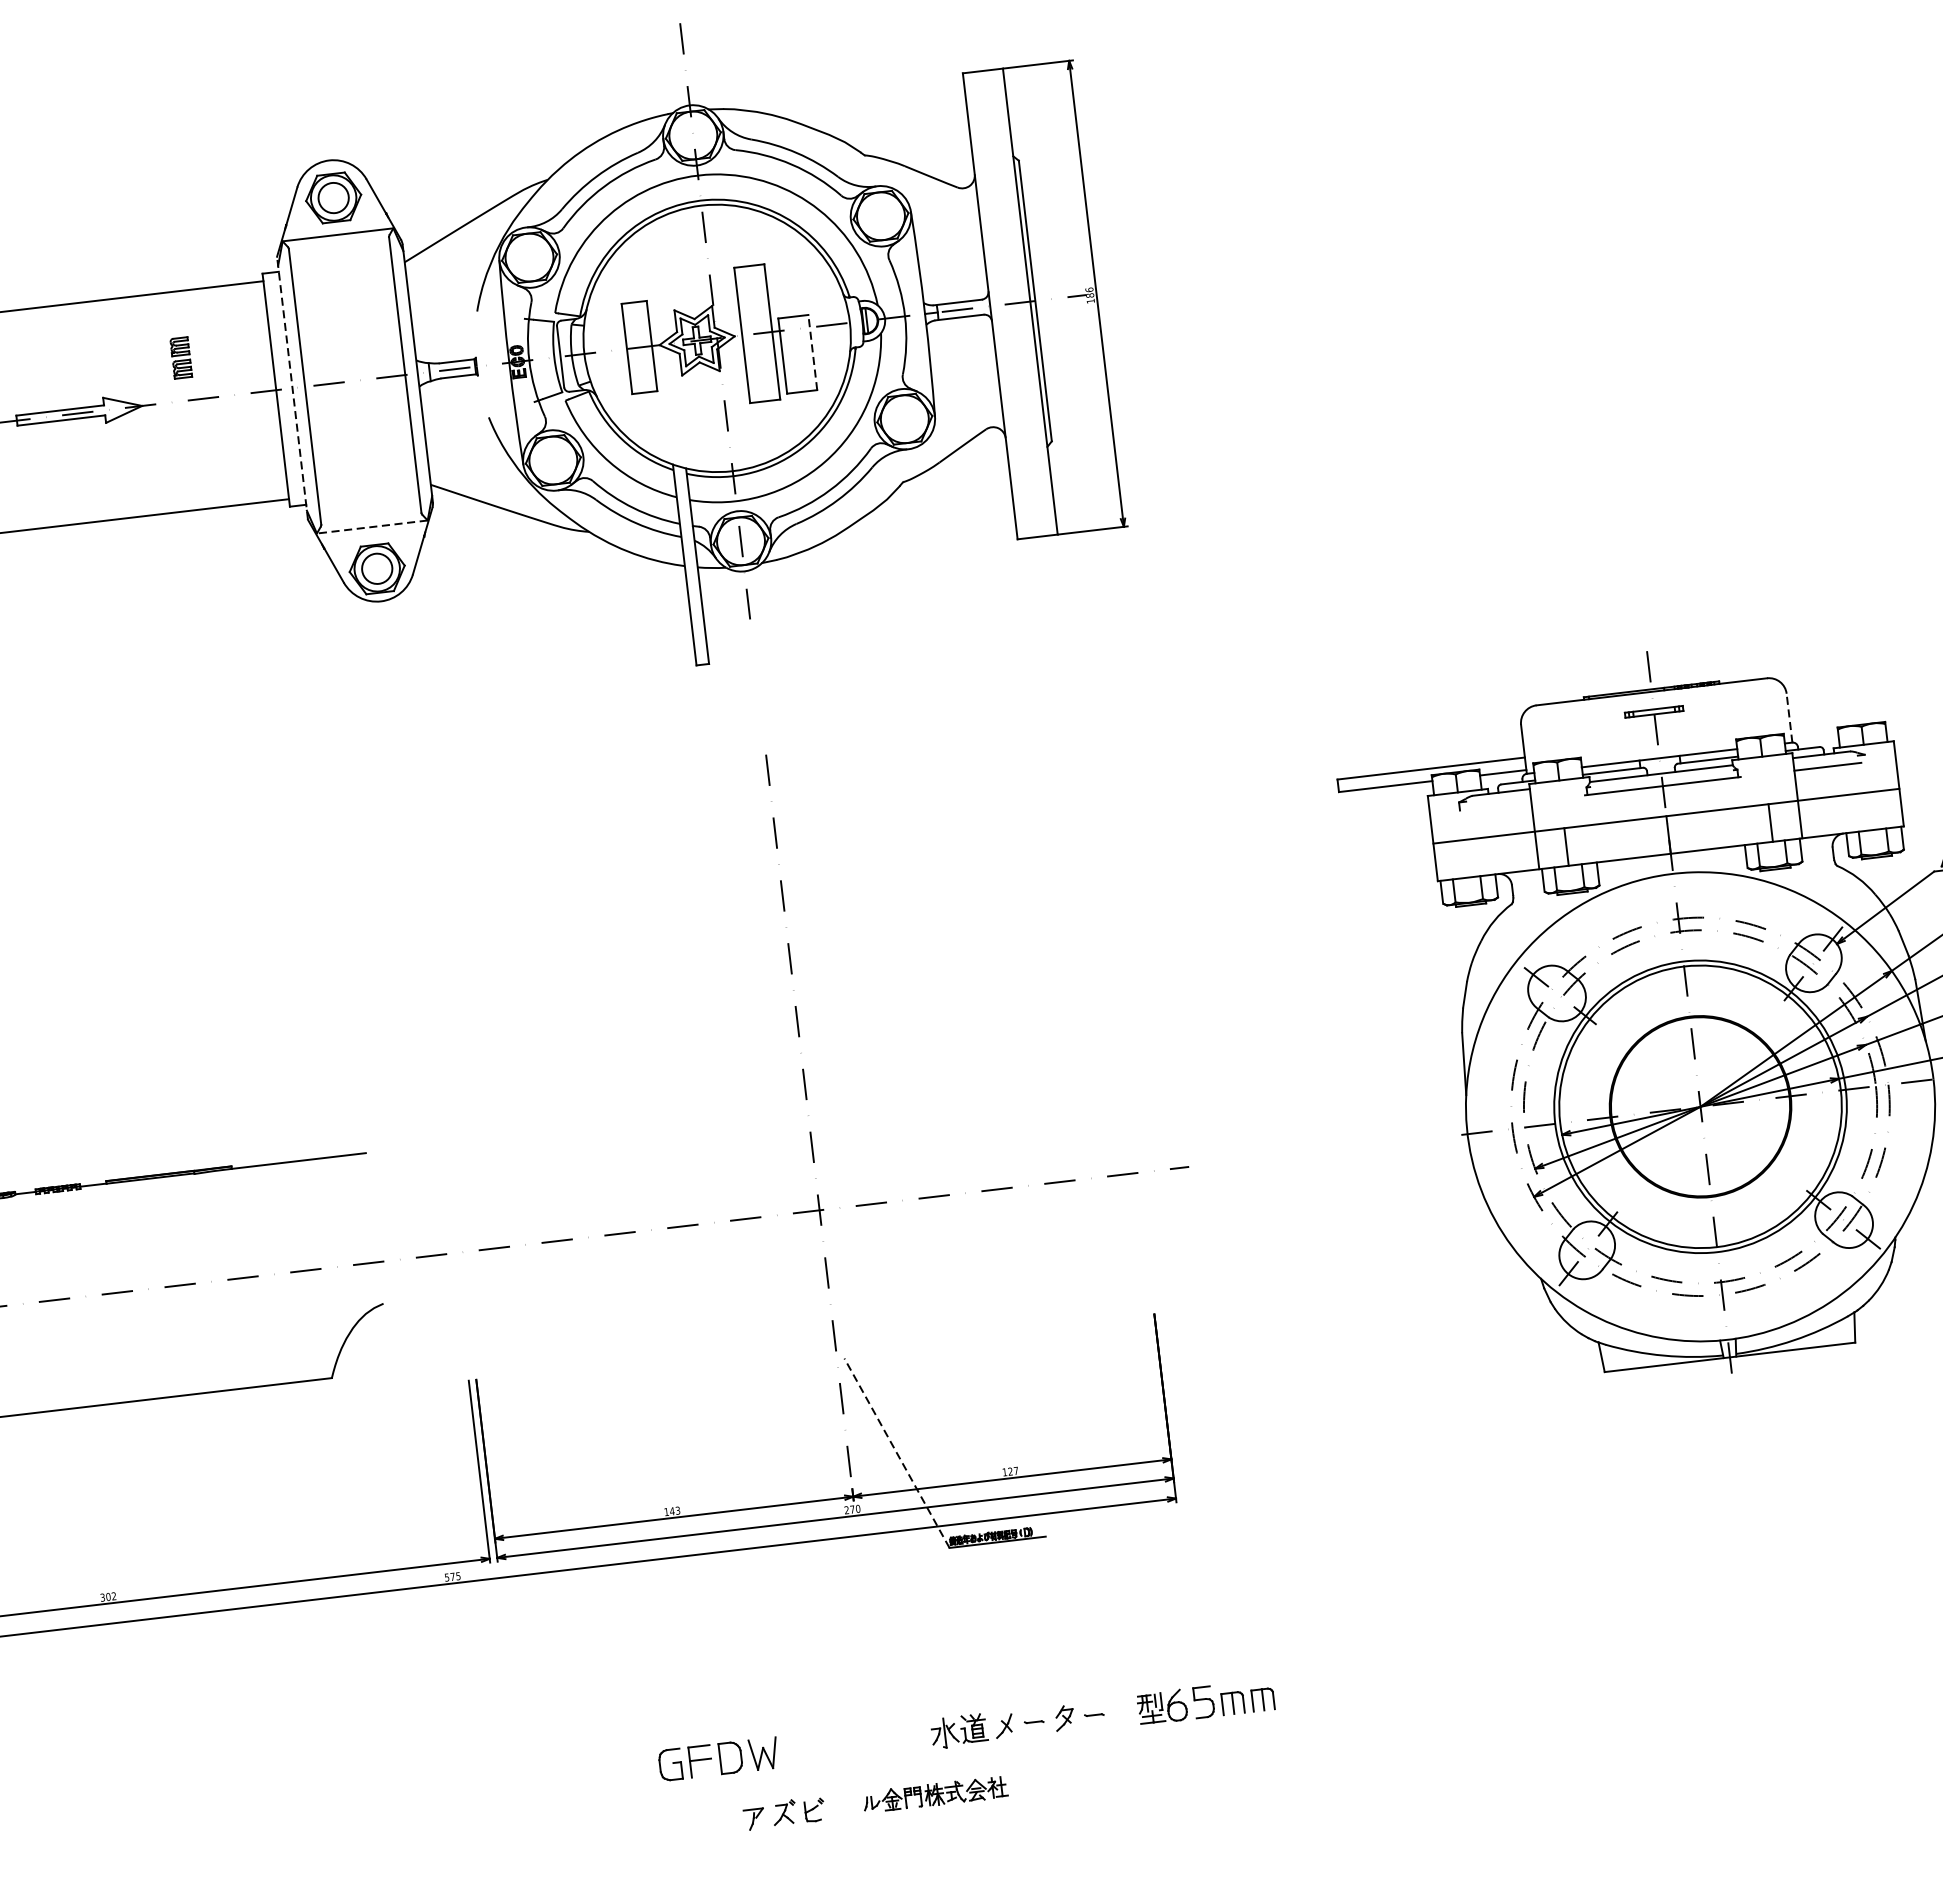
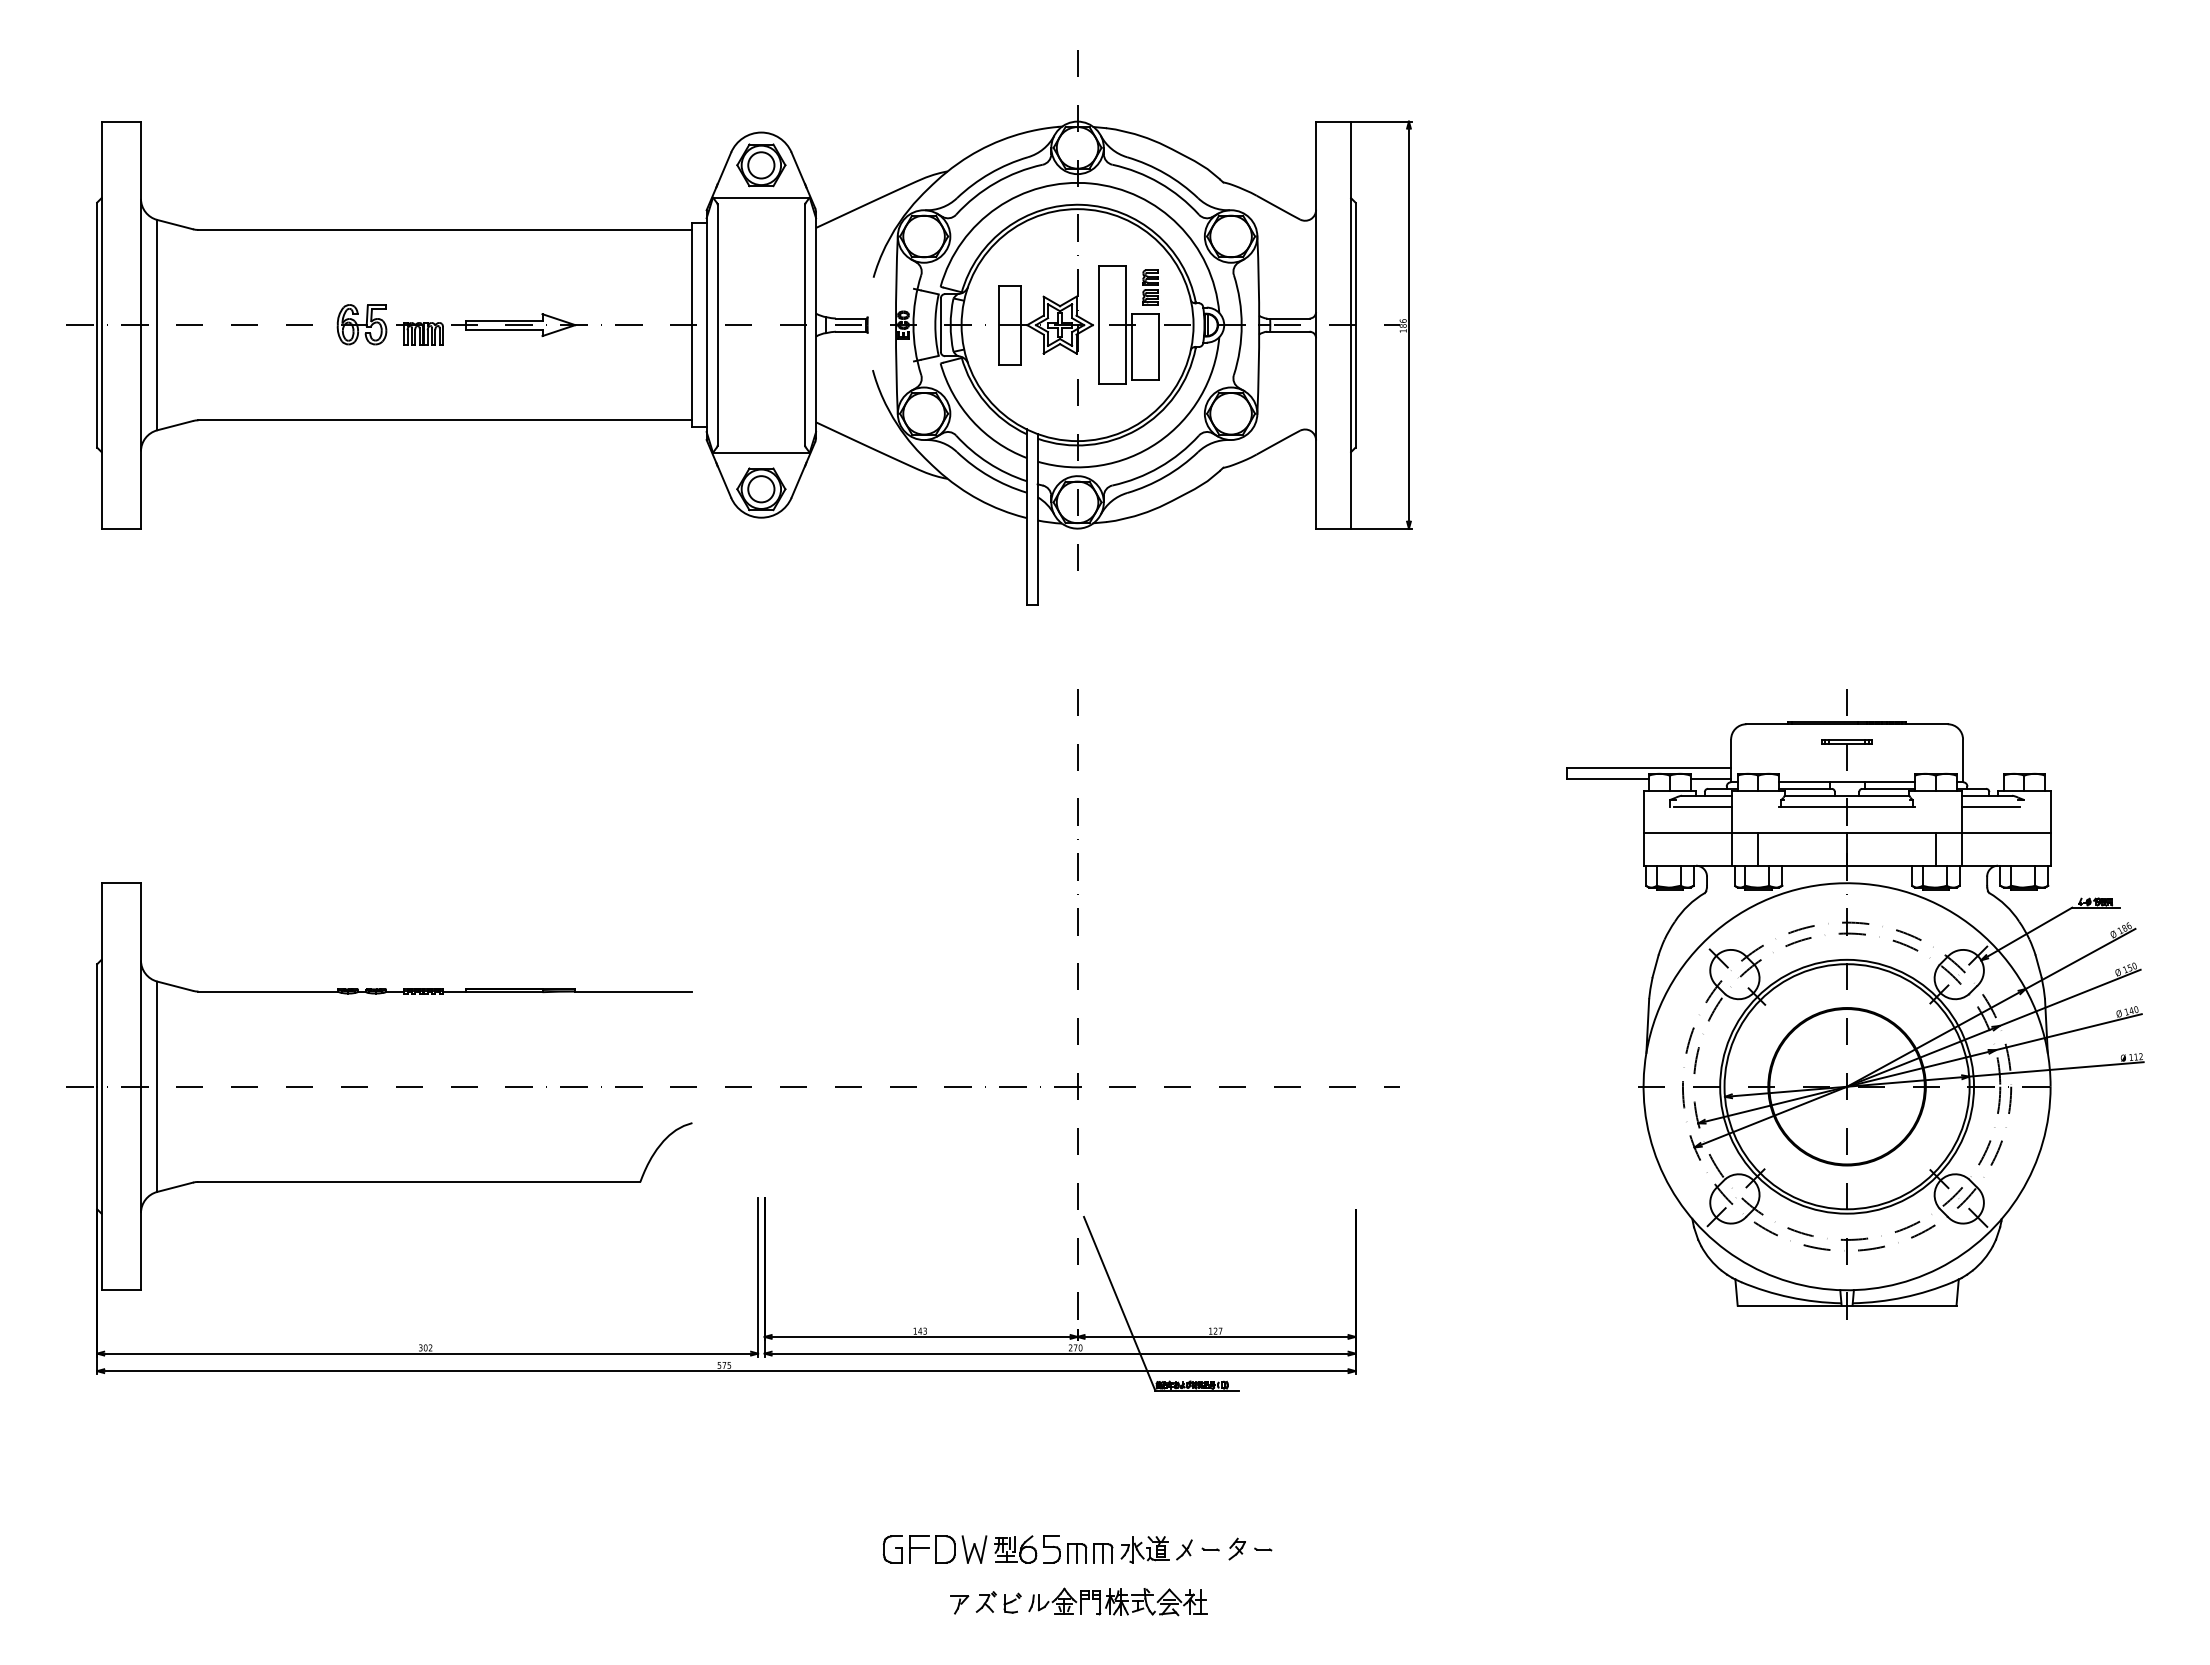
line: (812, 353) -> (1158, 347), dashed -> solid
part: (180, 357) -> (1150, 287), moved
line: (292, 388) -> (706, 325), dashed -> solid
line: (371, 526) -> (760, 452), dashed -> solid
line: (1789, 717) -> (1963, 760), dashed -> solid
line: (1497, 805) -> (1702, 806), added
line: (896, 1452) -> (1119, 1303), dashed -> solid
part: (1205, 1702) -> (1053, 1549), moved
part: (934, 1794) -> (1117, 1601), size x1.43

